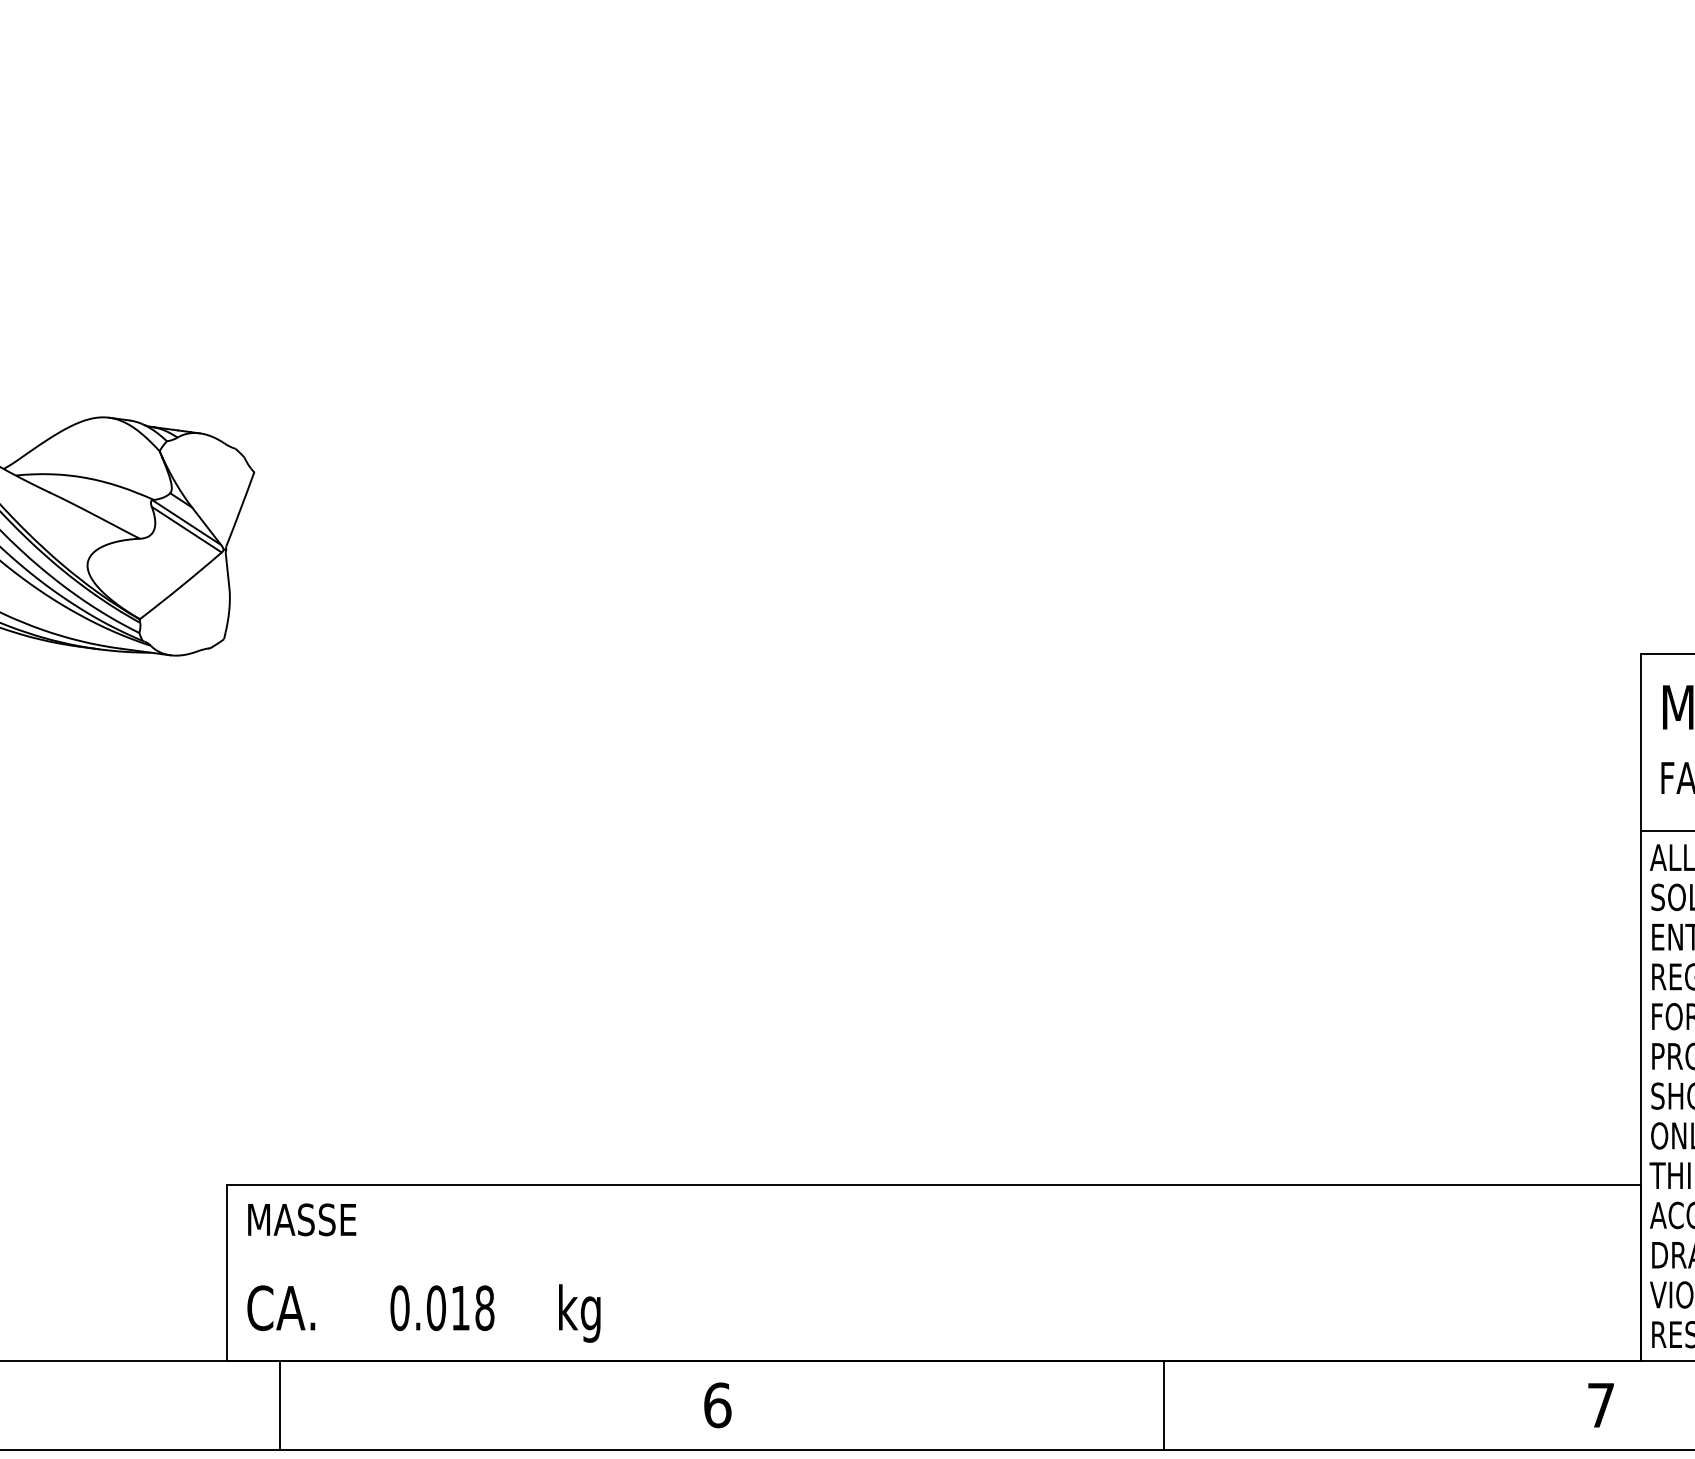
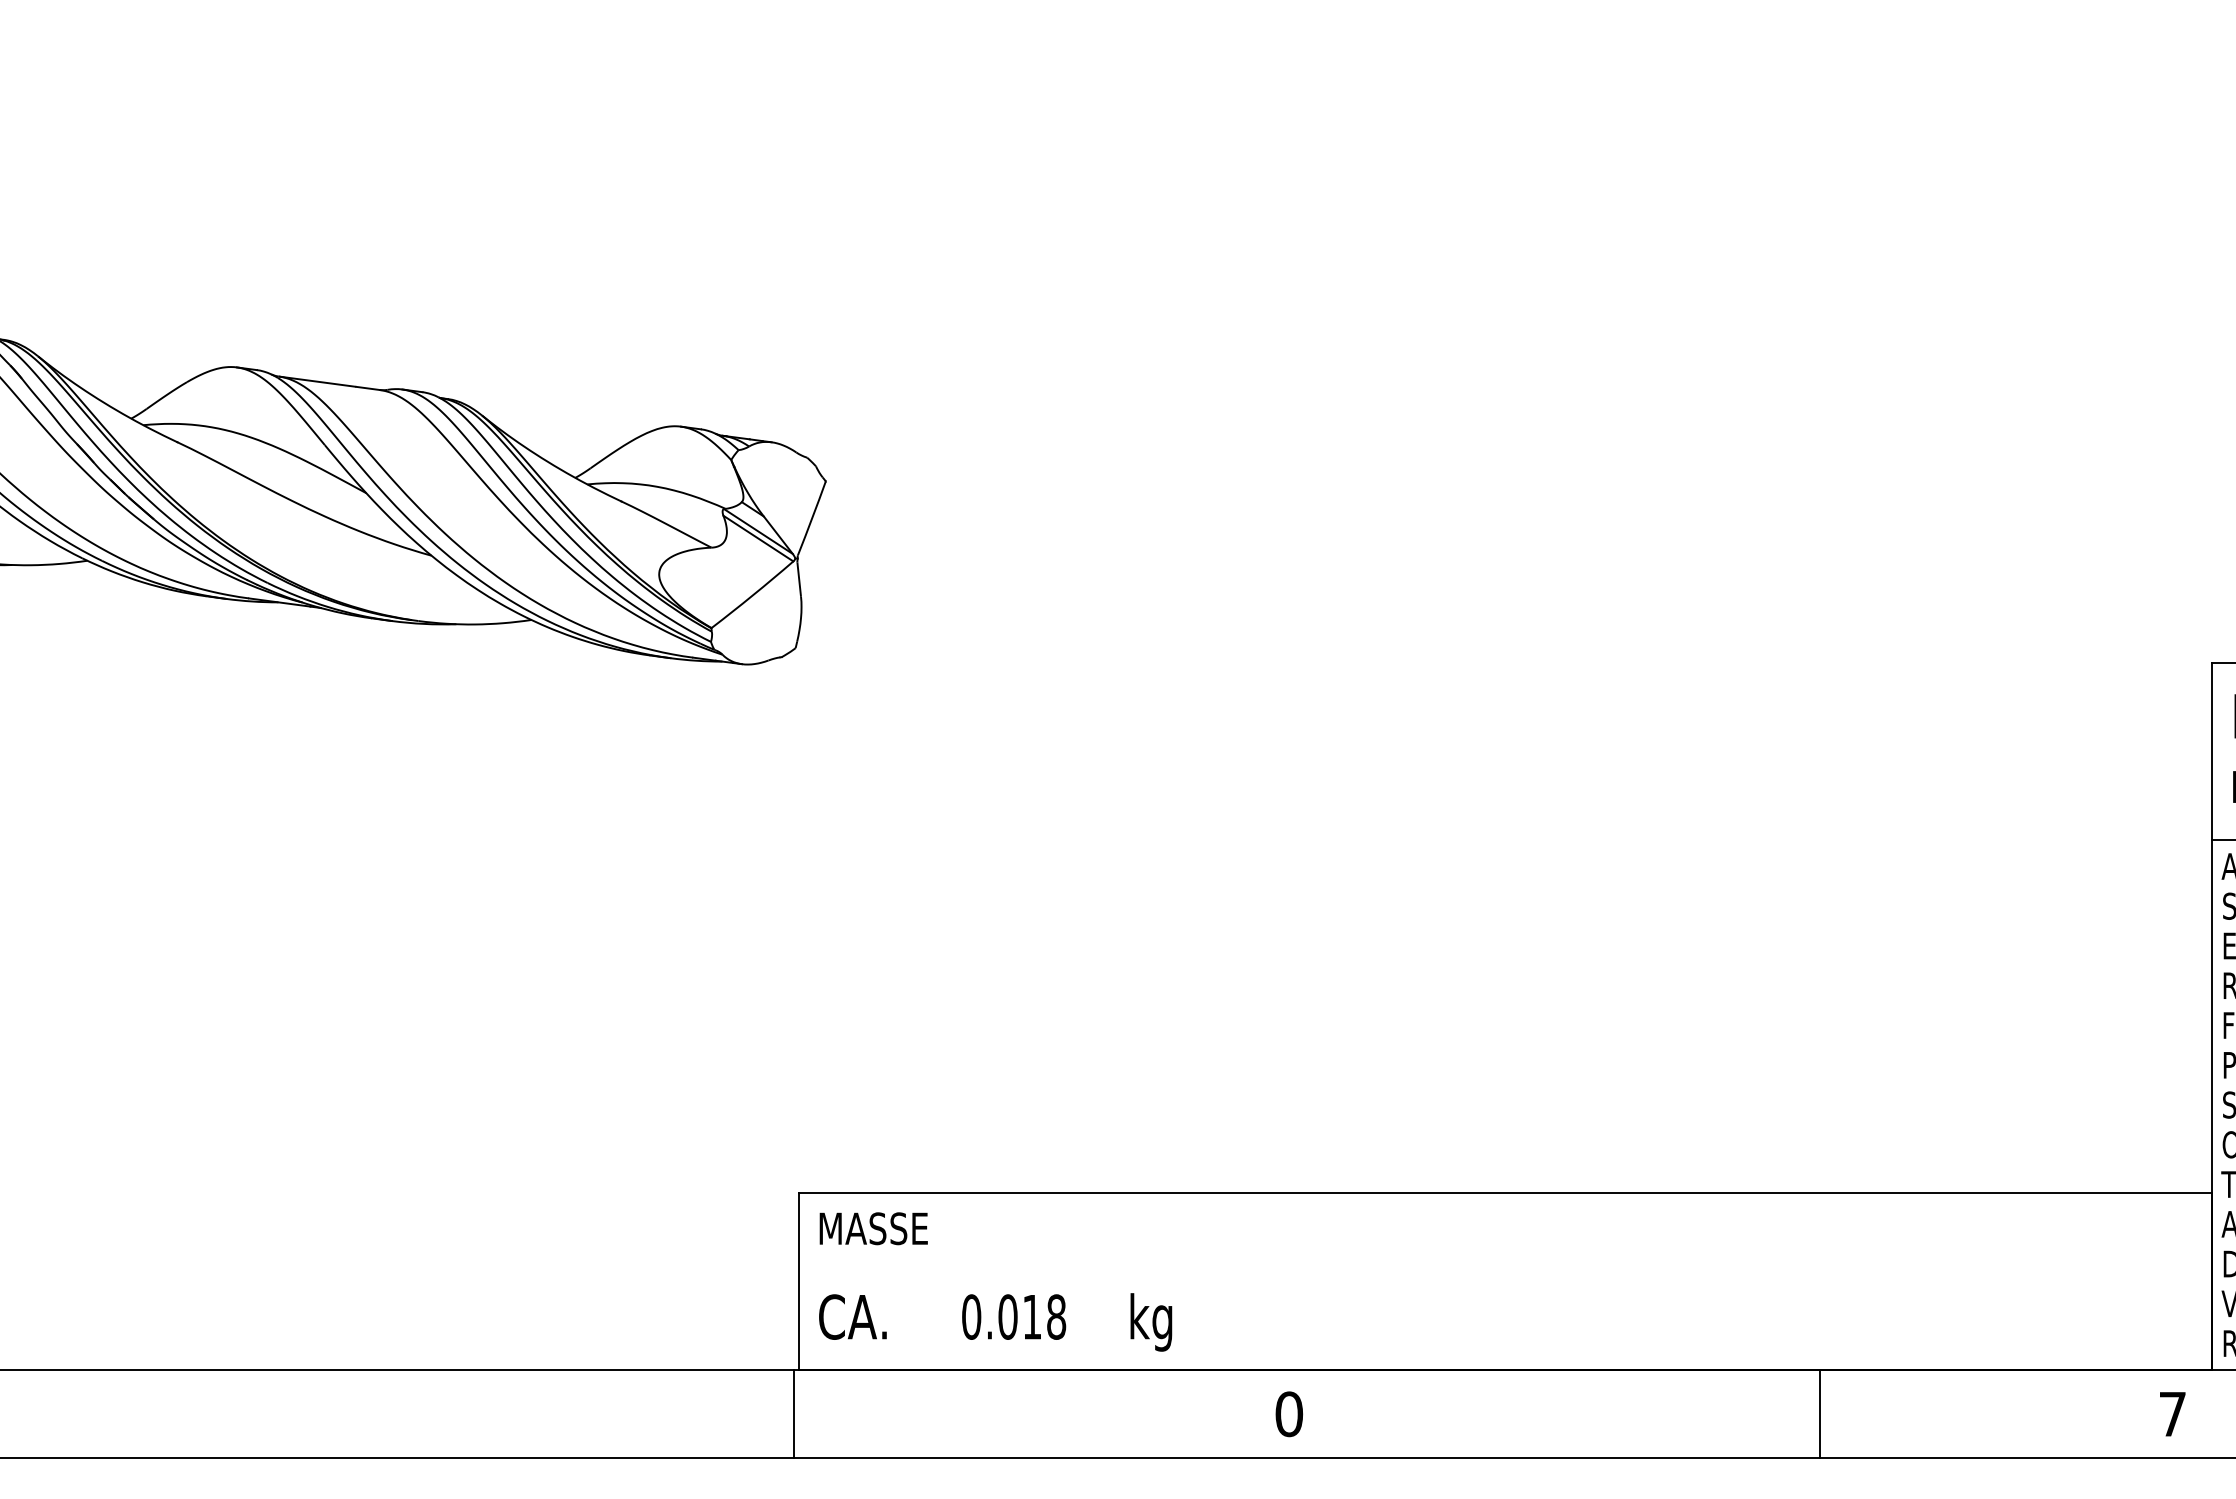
line: (279, 1405) -> (793, 1414), moved
text: (717, 1405) -> (1289, 1414), 6 -> 0
line: (1163, 1405) -> (1820, 1414), moved

